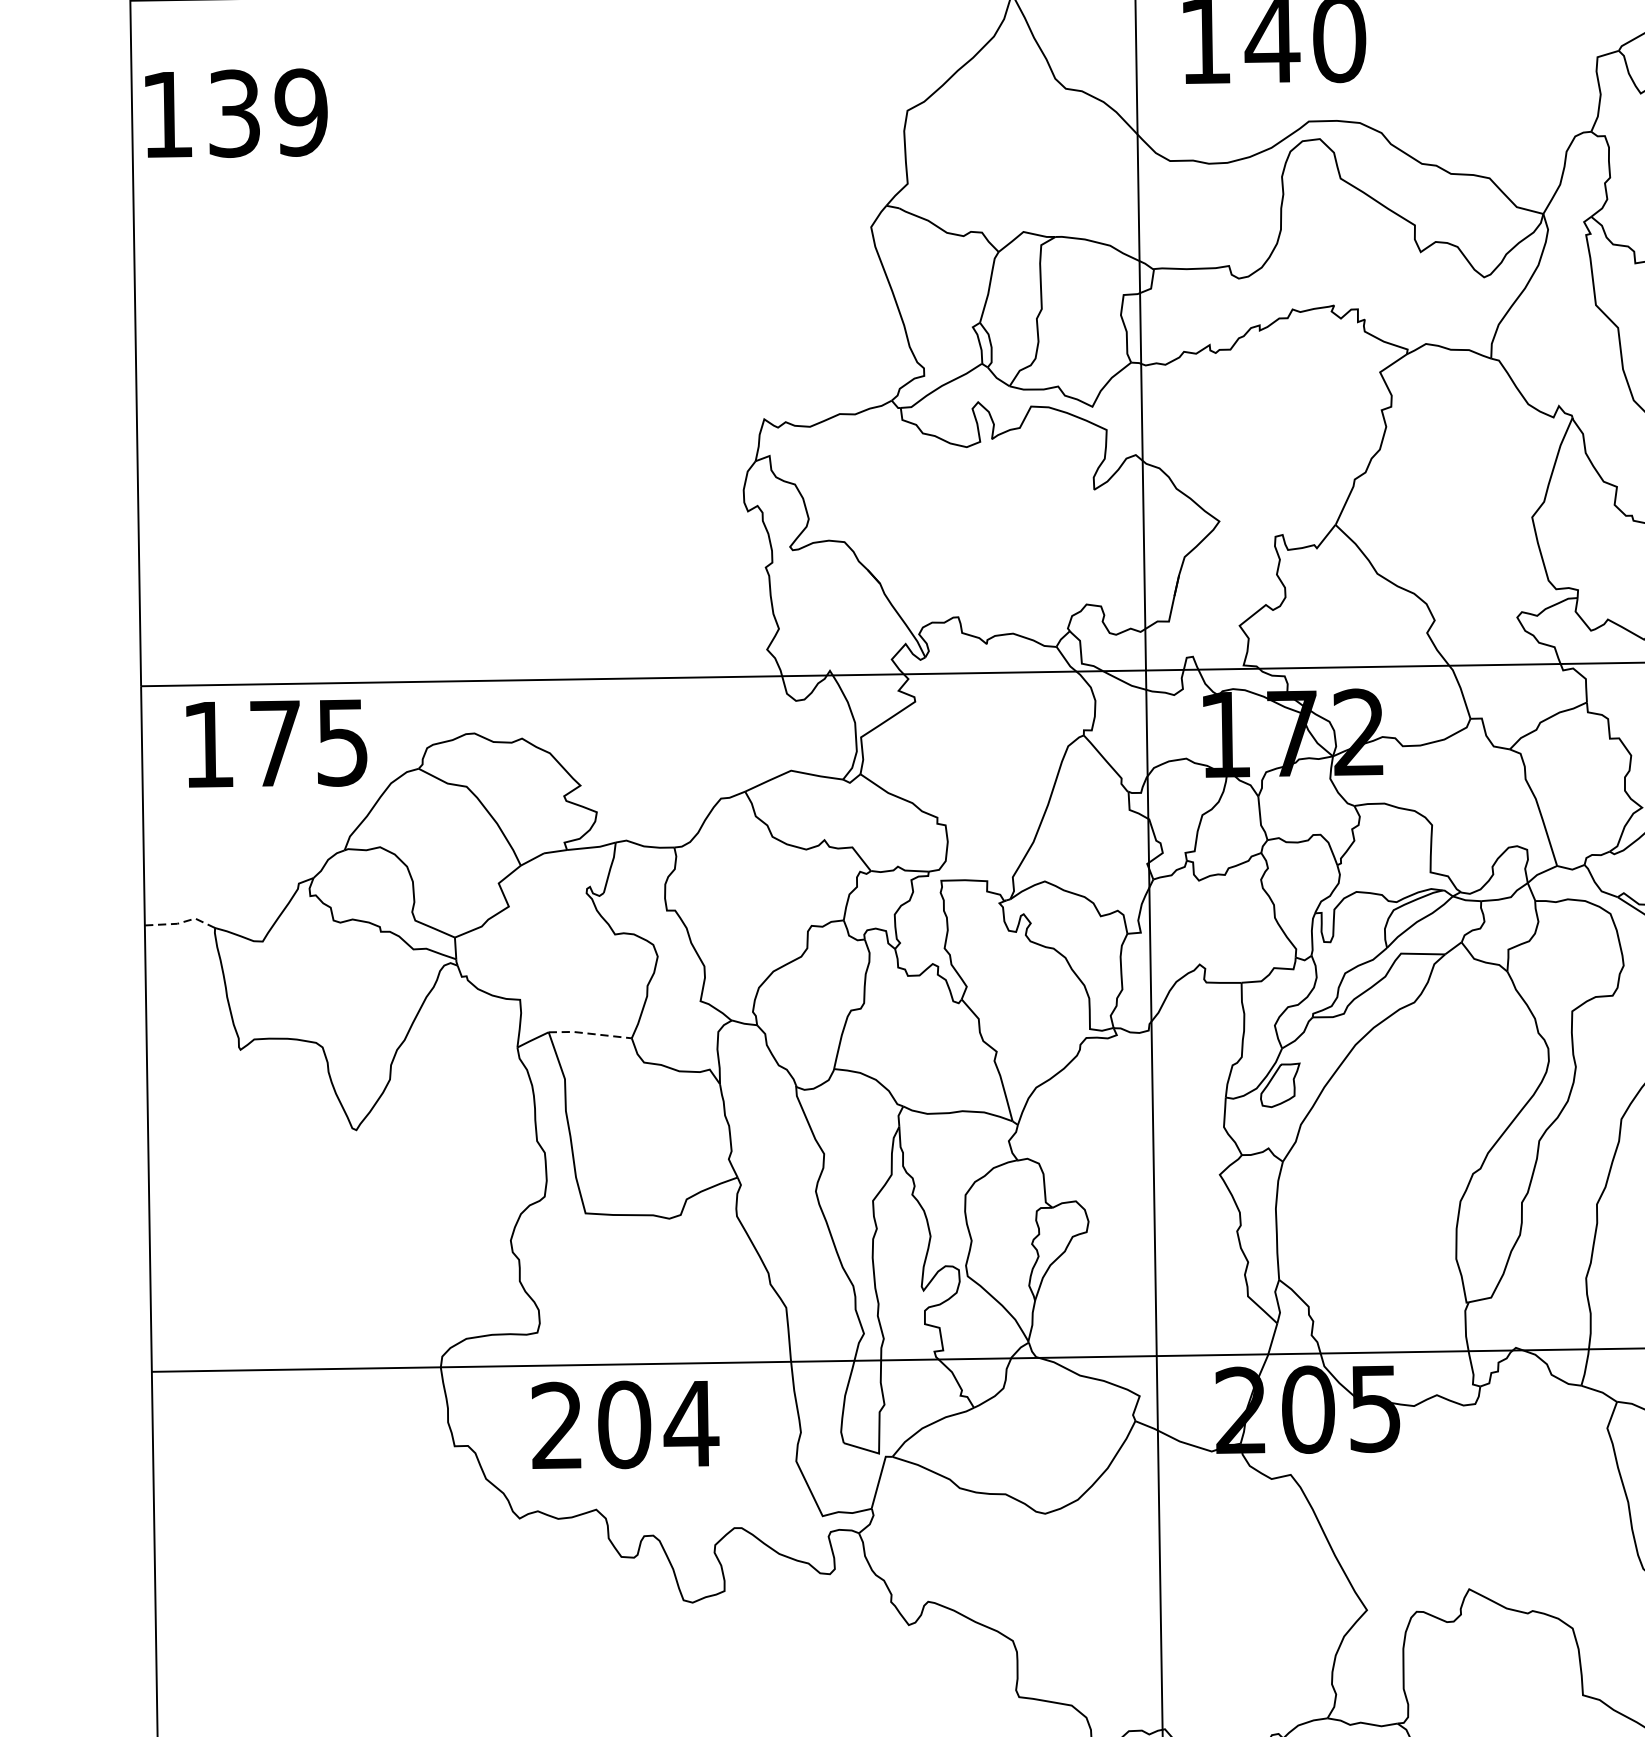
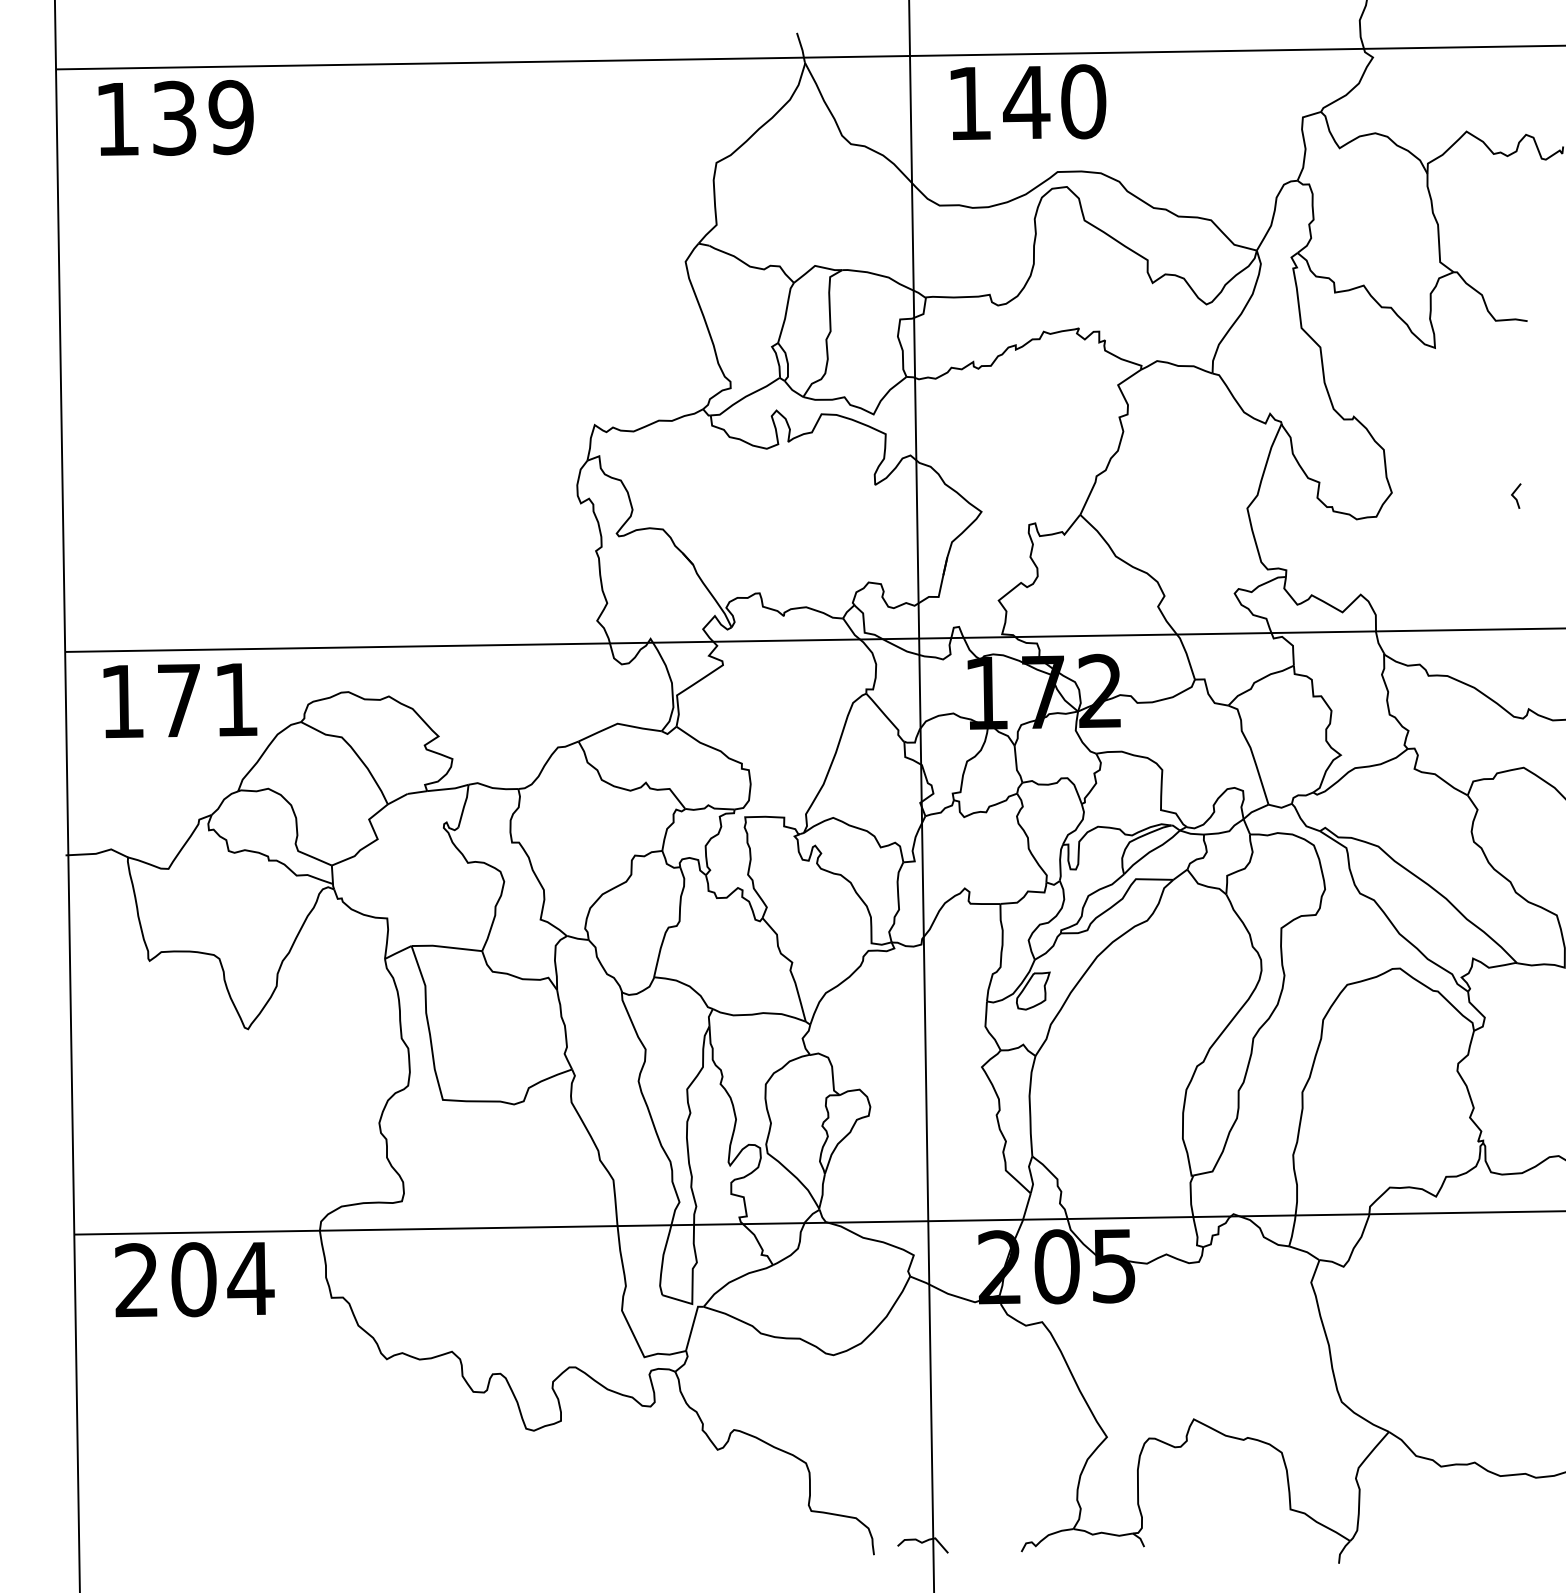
text: (235, 112) -> (175, 117), moved
text: (342, 743) -> (236, 700), 175 -> 171
line: (179, 923) -> (97, 853), dashed -> solid
line: (589, 1034) -> (446, 947), dashed -> solid
text: (625, 1424) -> (194, 1279), moved

